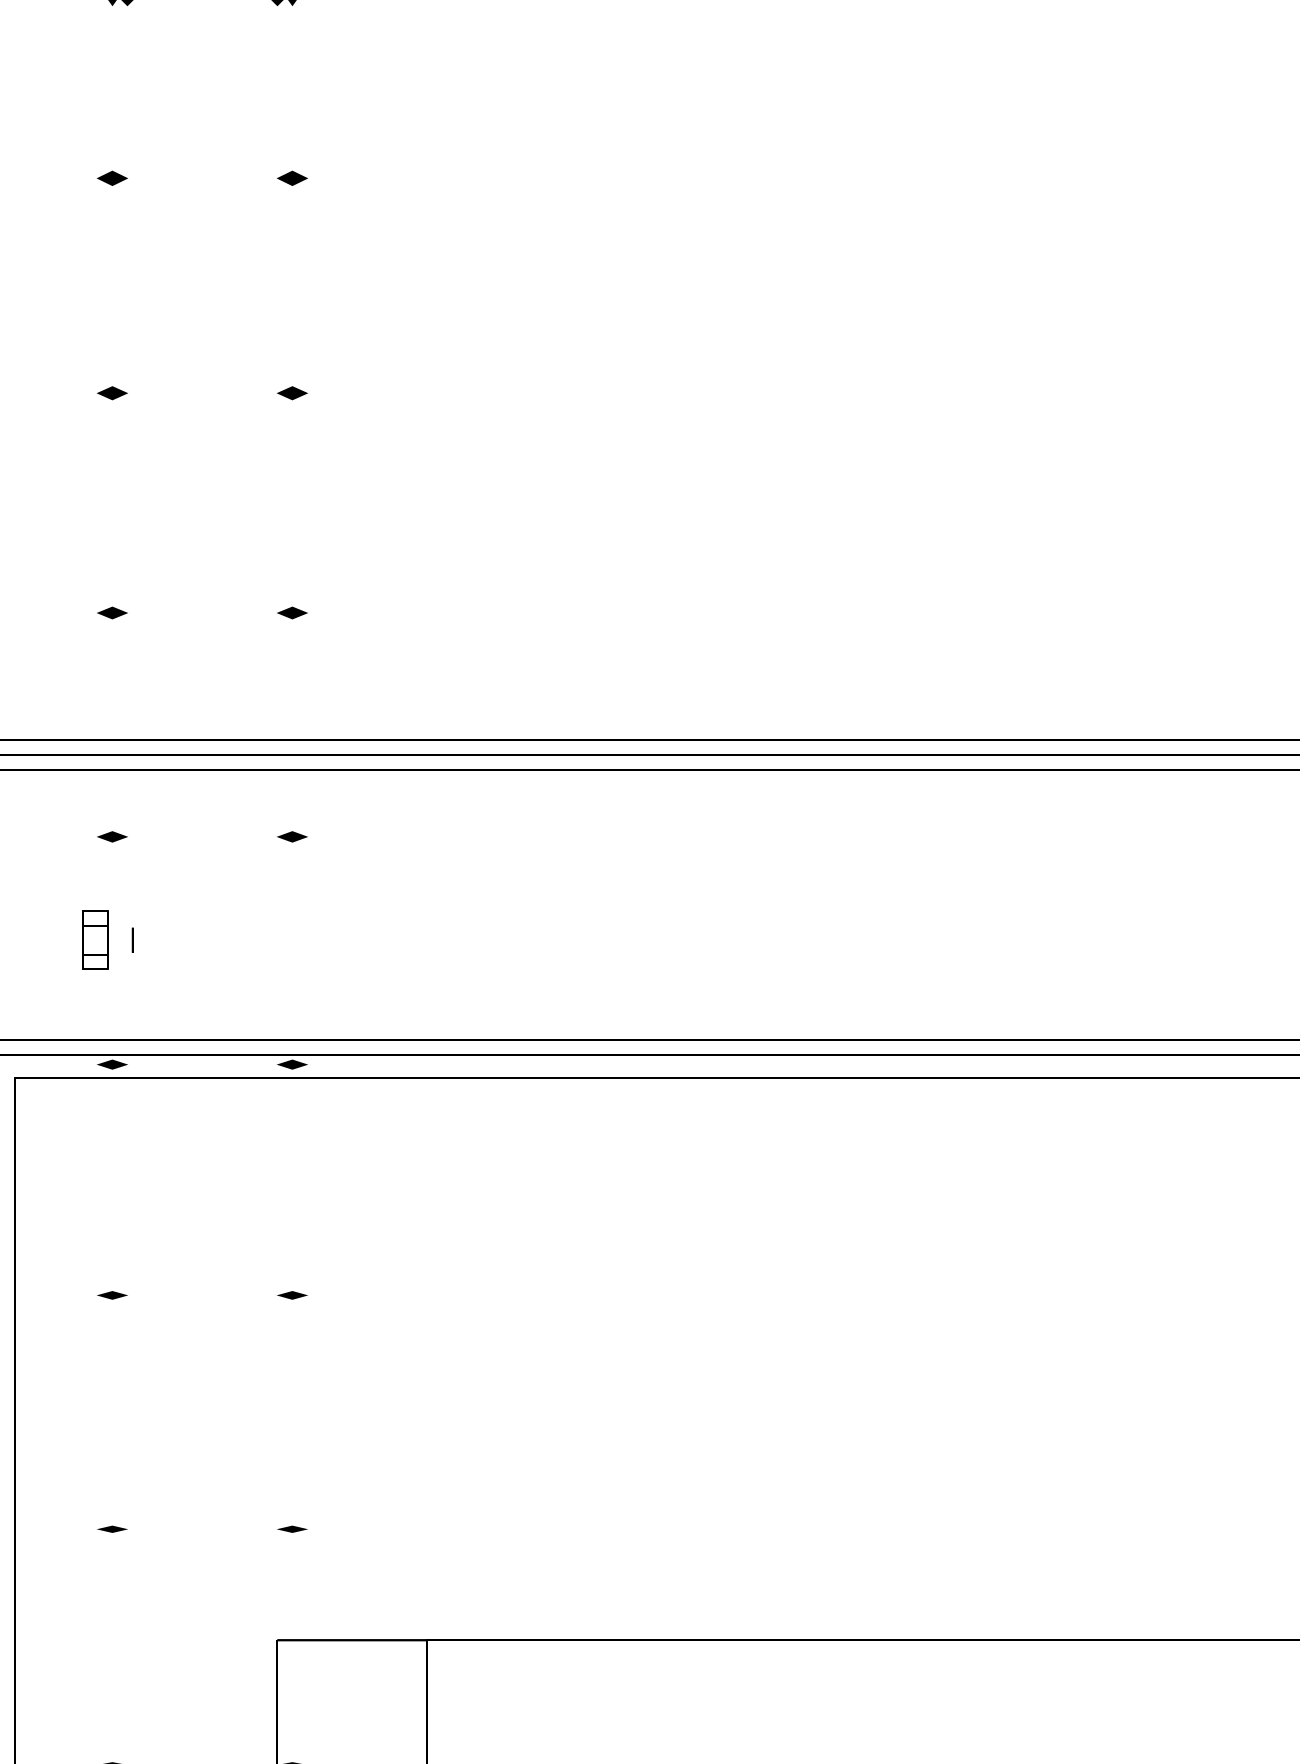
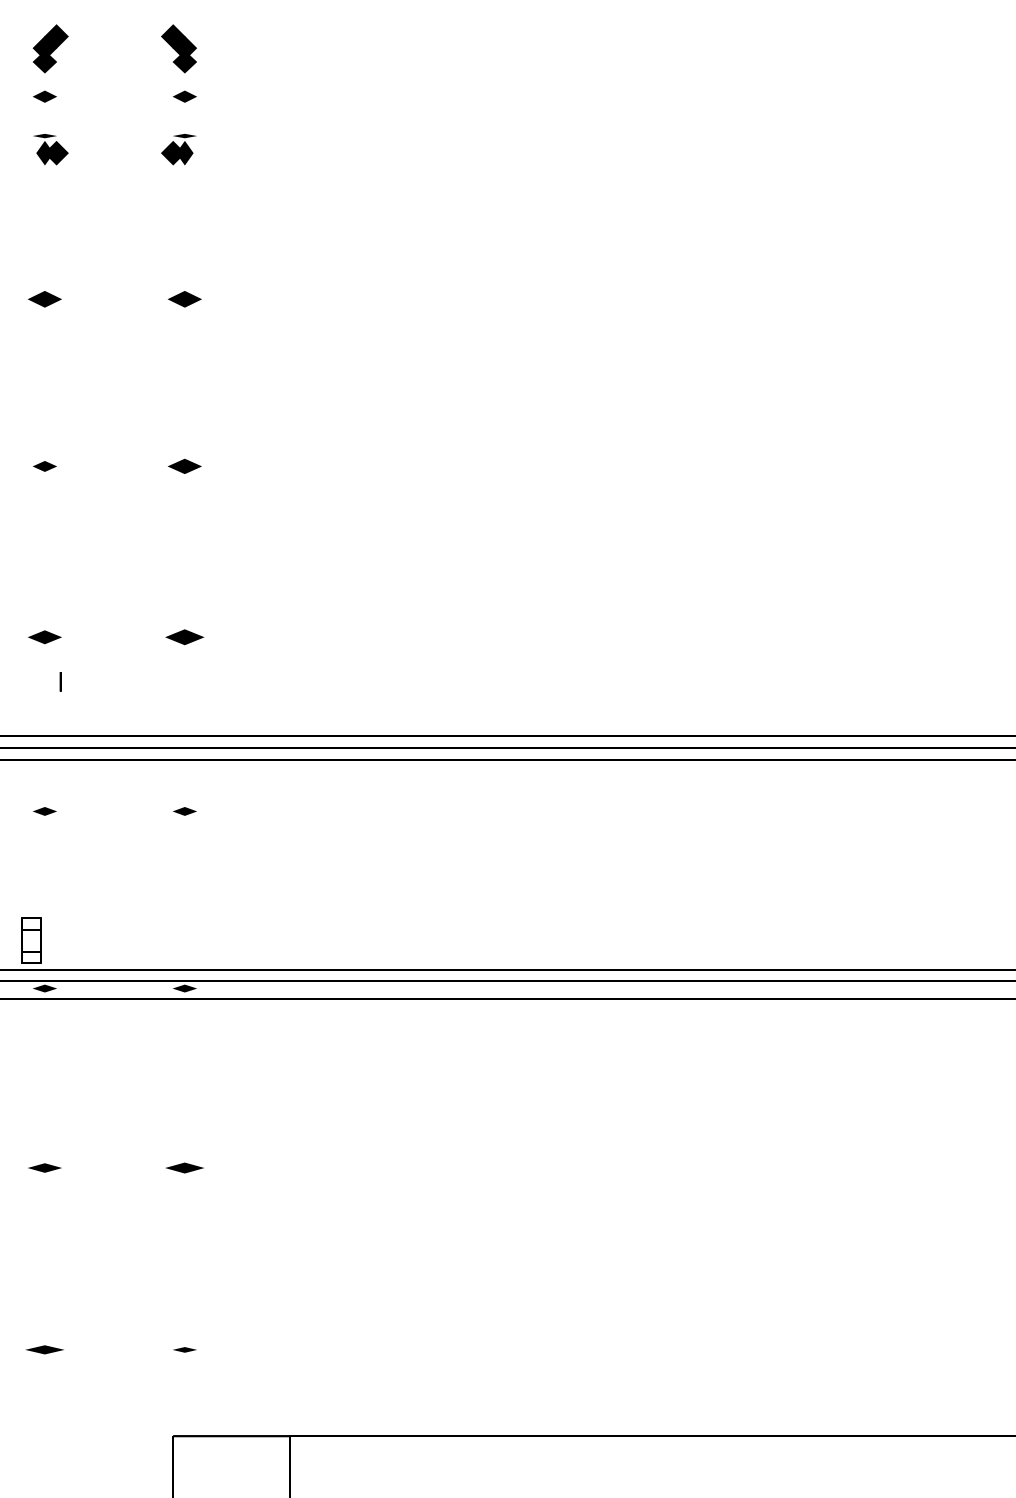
part: (111, 178) -> (44, 299), size x1.4
part: (291, 178) -> (184, 299), size x1.4
part: (291, 393) -> (184, 466), size x1.4
part: (111, 613) -> (44, 637), size x1.4
part: (291, 613) -> (184, 637), size x1.6
part: (95, 939) -> (31, 940), moved
circle: (132, 939) -> (60, 681), moved
part: (111, 1294) -> (44, 1167), size x1.4
part: (291, 1294) -> (184, 1167), size x1.6
part: (111, 1528) -> (44, 1349), size x1.6

